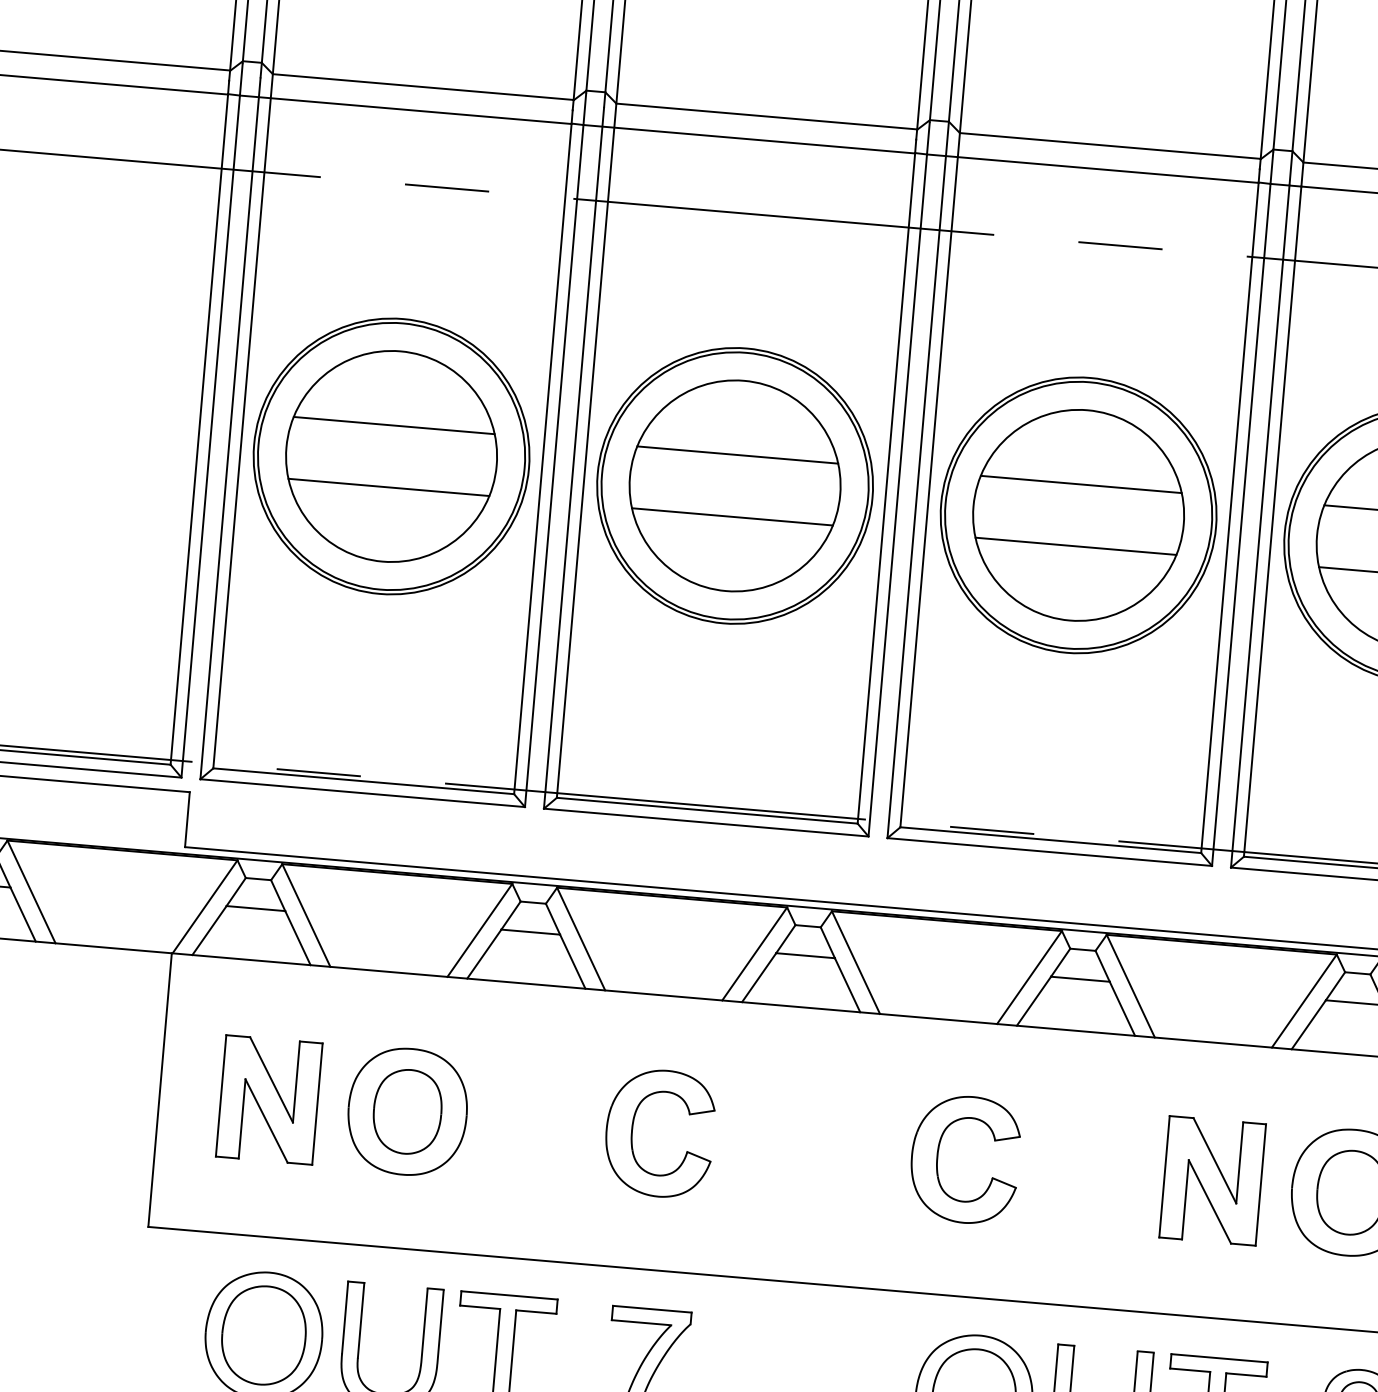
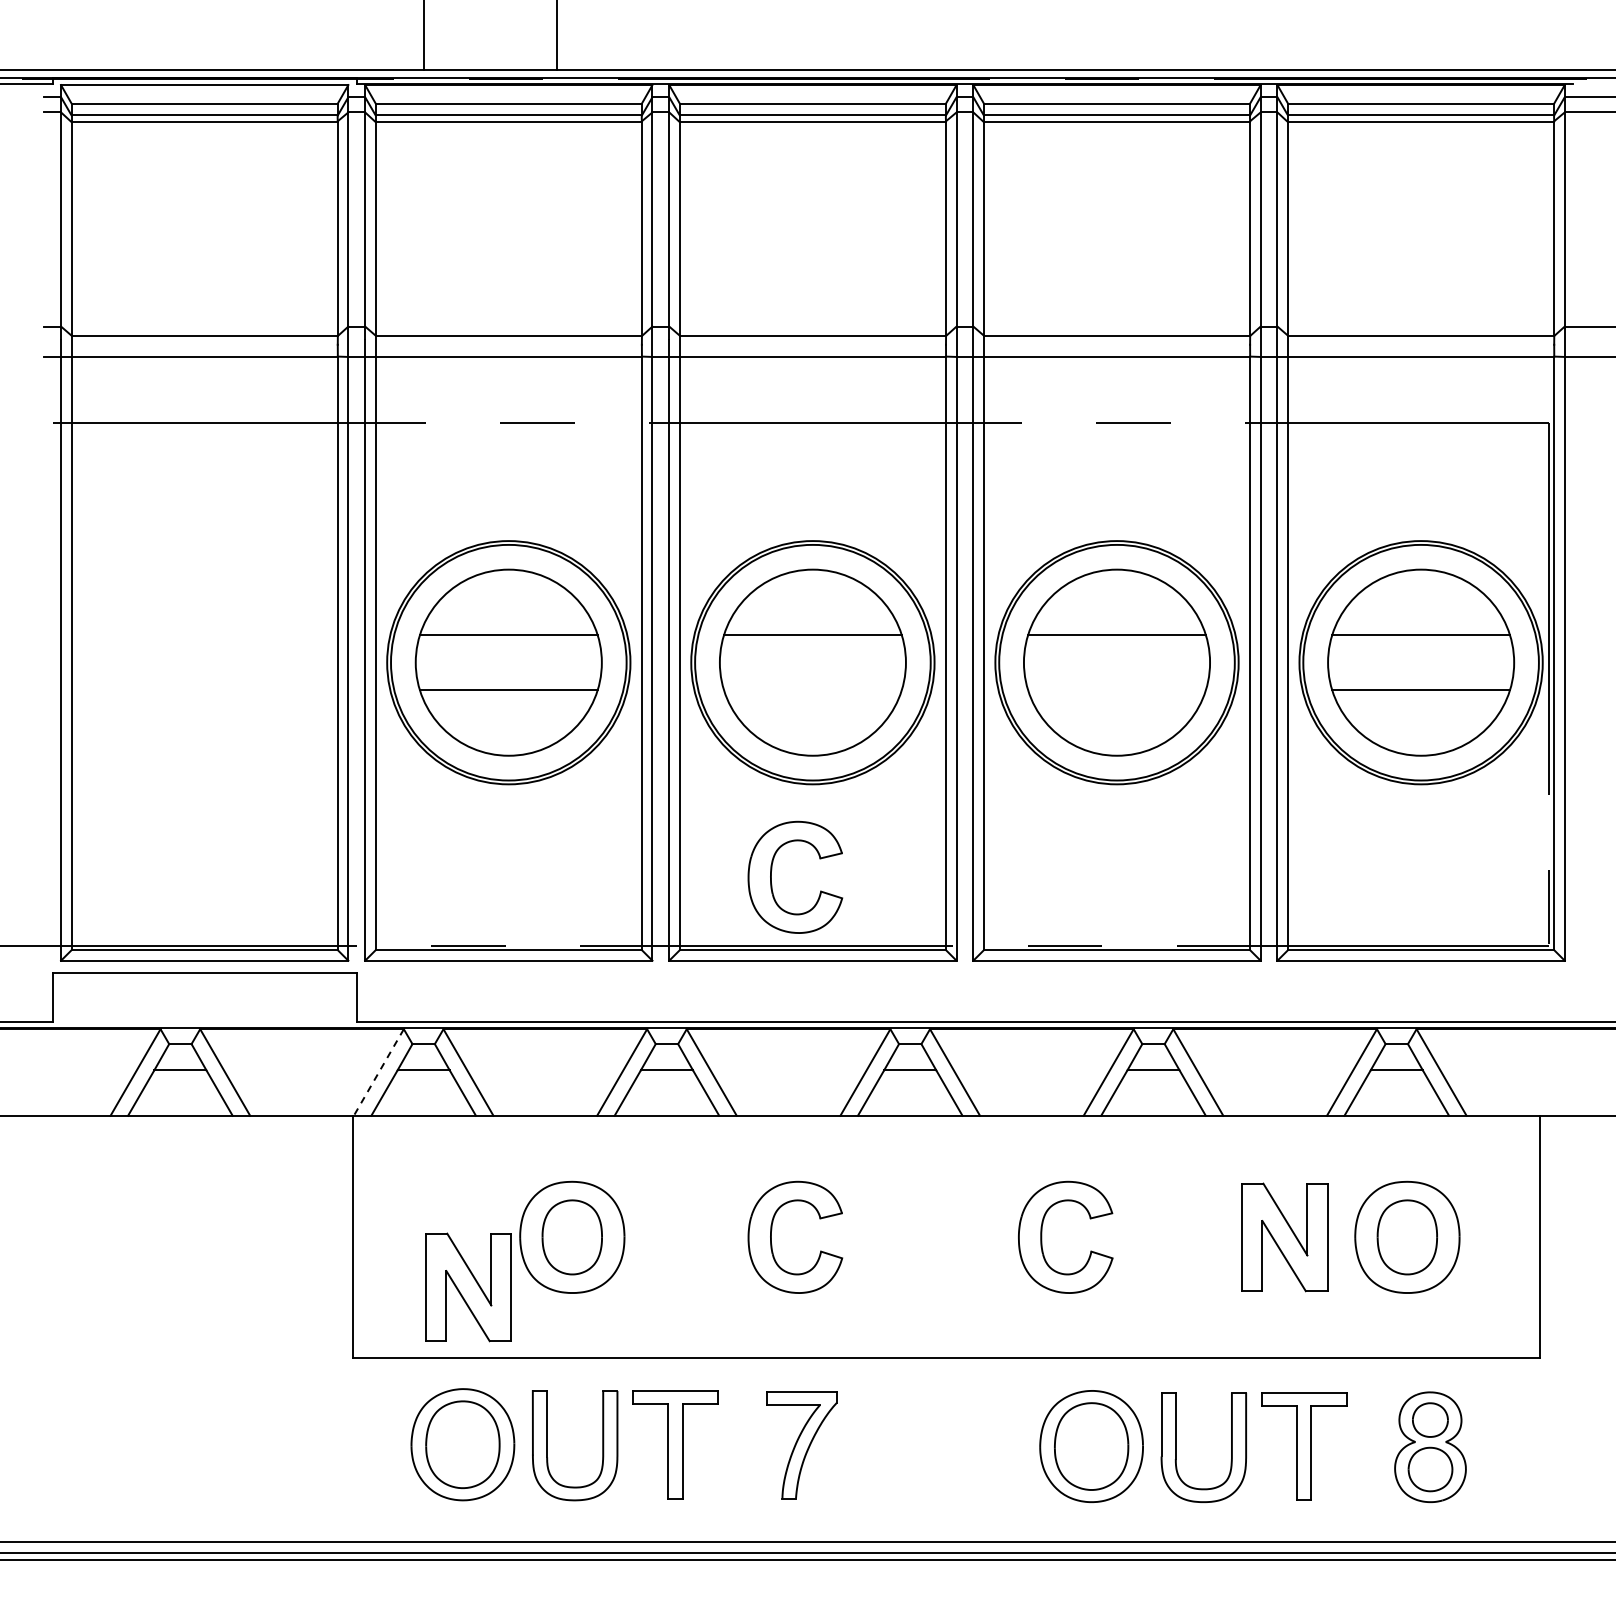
line: (731, 517) -> (812, 690), removed
line: (1075, 546) -> (1116, 690), removed
part: (669, 716) -> (772, 870), added
line: (204, 906) -> (378, 1072), solid -> dashed
part: (268, 1100) -> (468, 1287), moved

